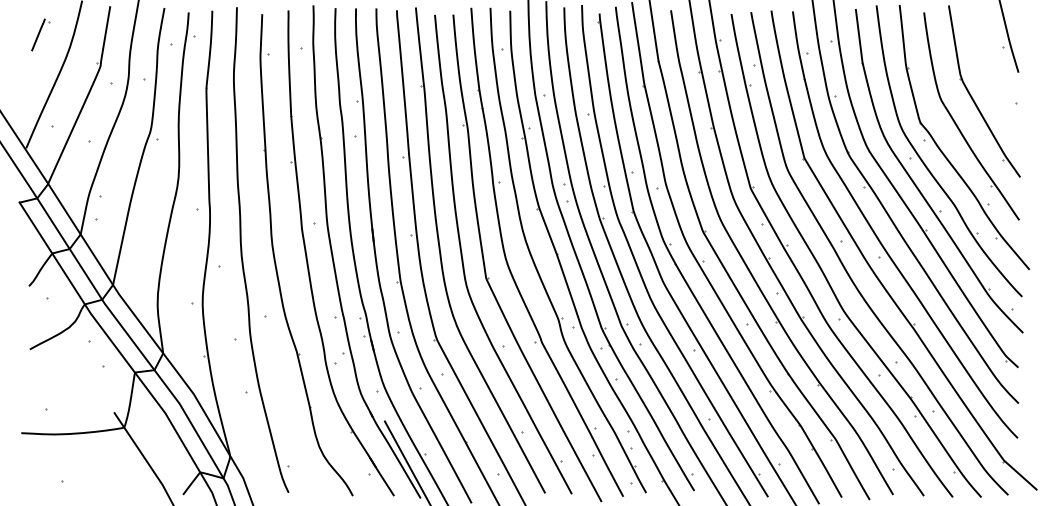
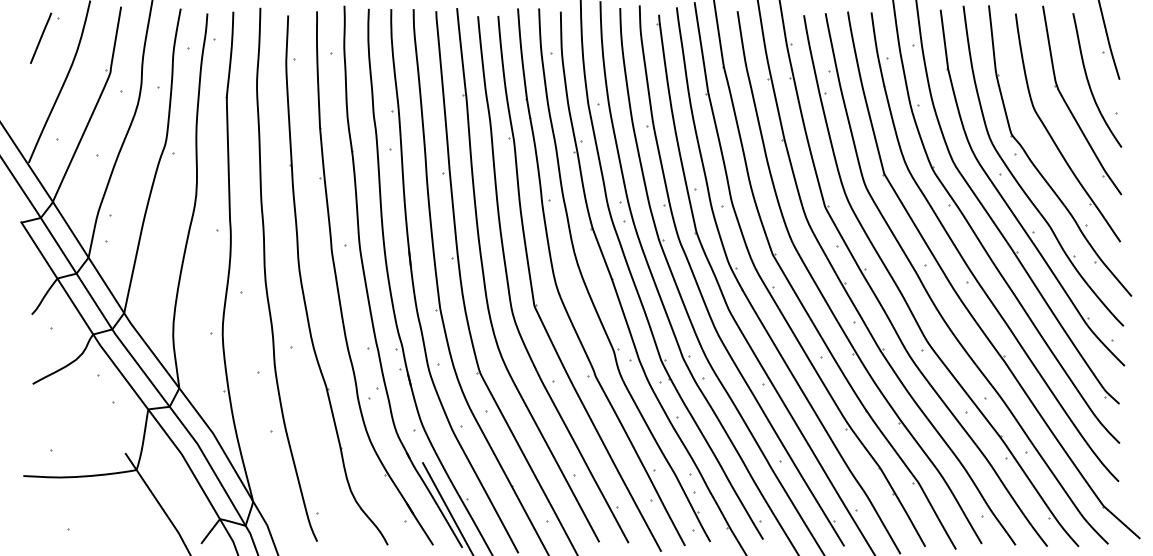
part: (40, 34) -> (44, 37), size x1.43
curve: (991, 75) -> (1089, 82), added

